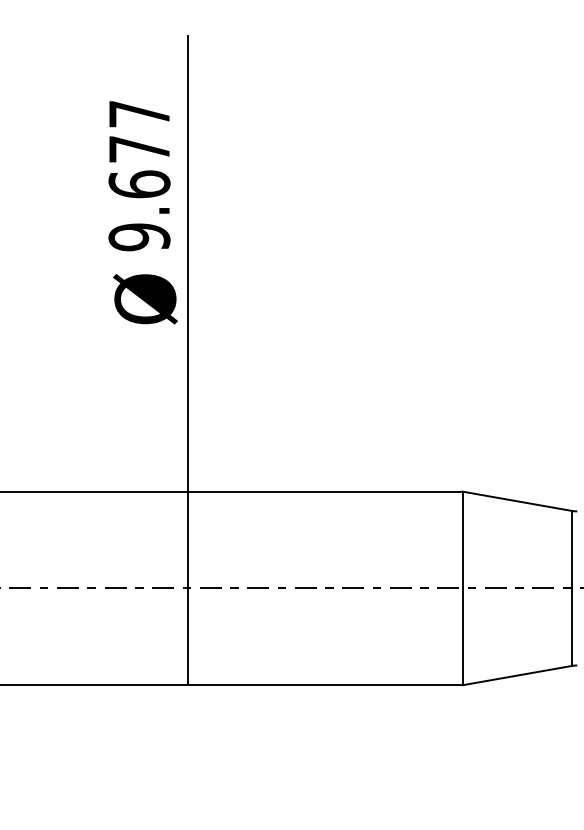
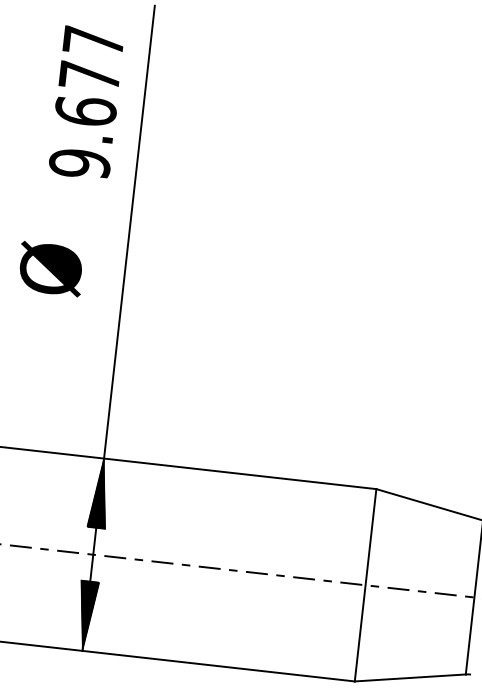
text: (139, 176) -> (86, 103), moved
text: (145, 299) -> (50, 269), moved
hatch: (188, 526) -> (100, 493), added
hatch: (188, 650) -> (86, 616), added

